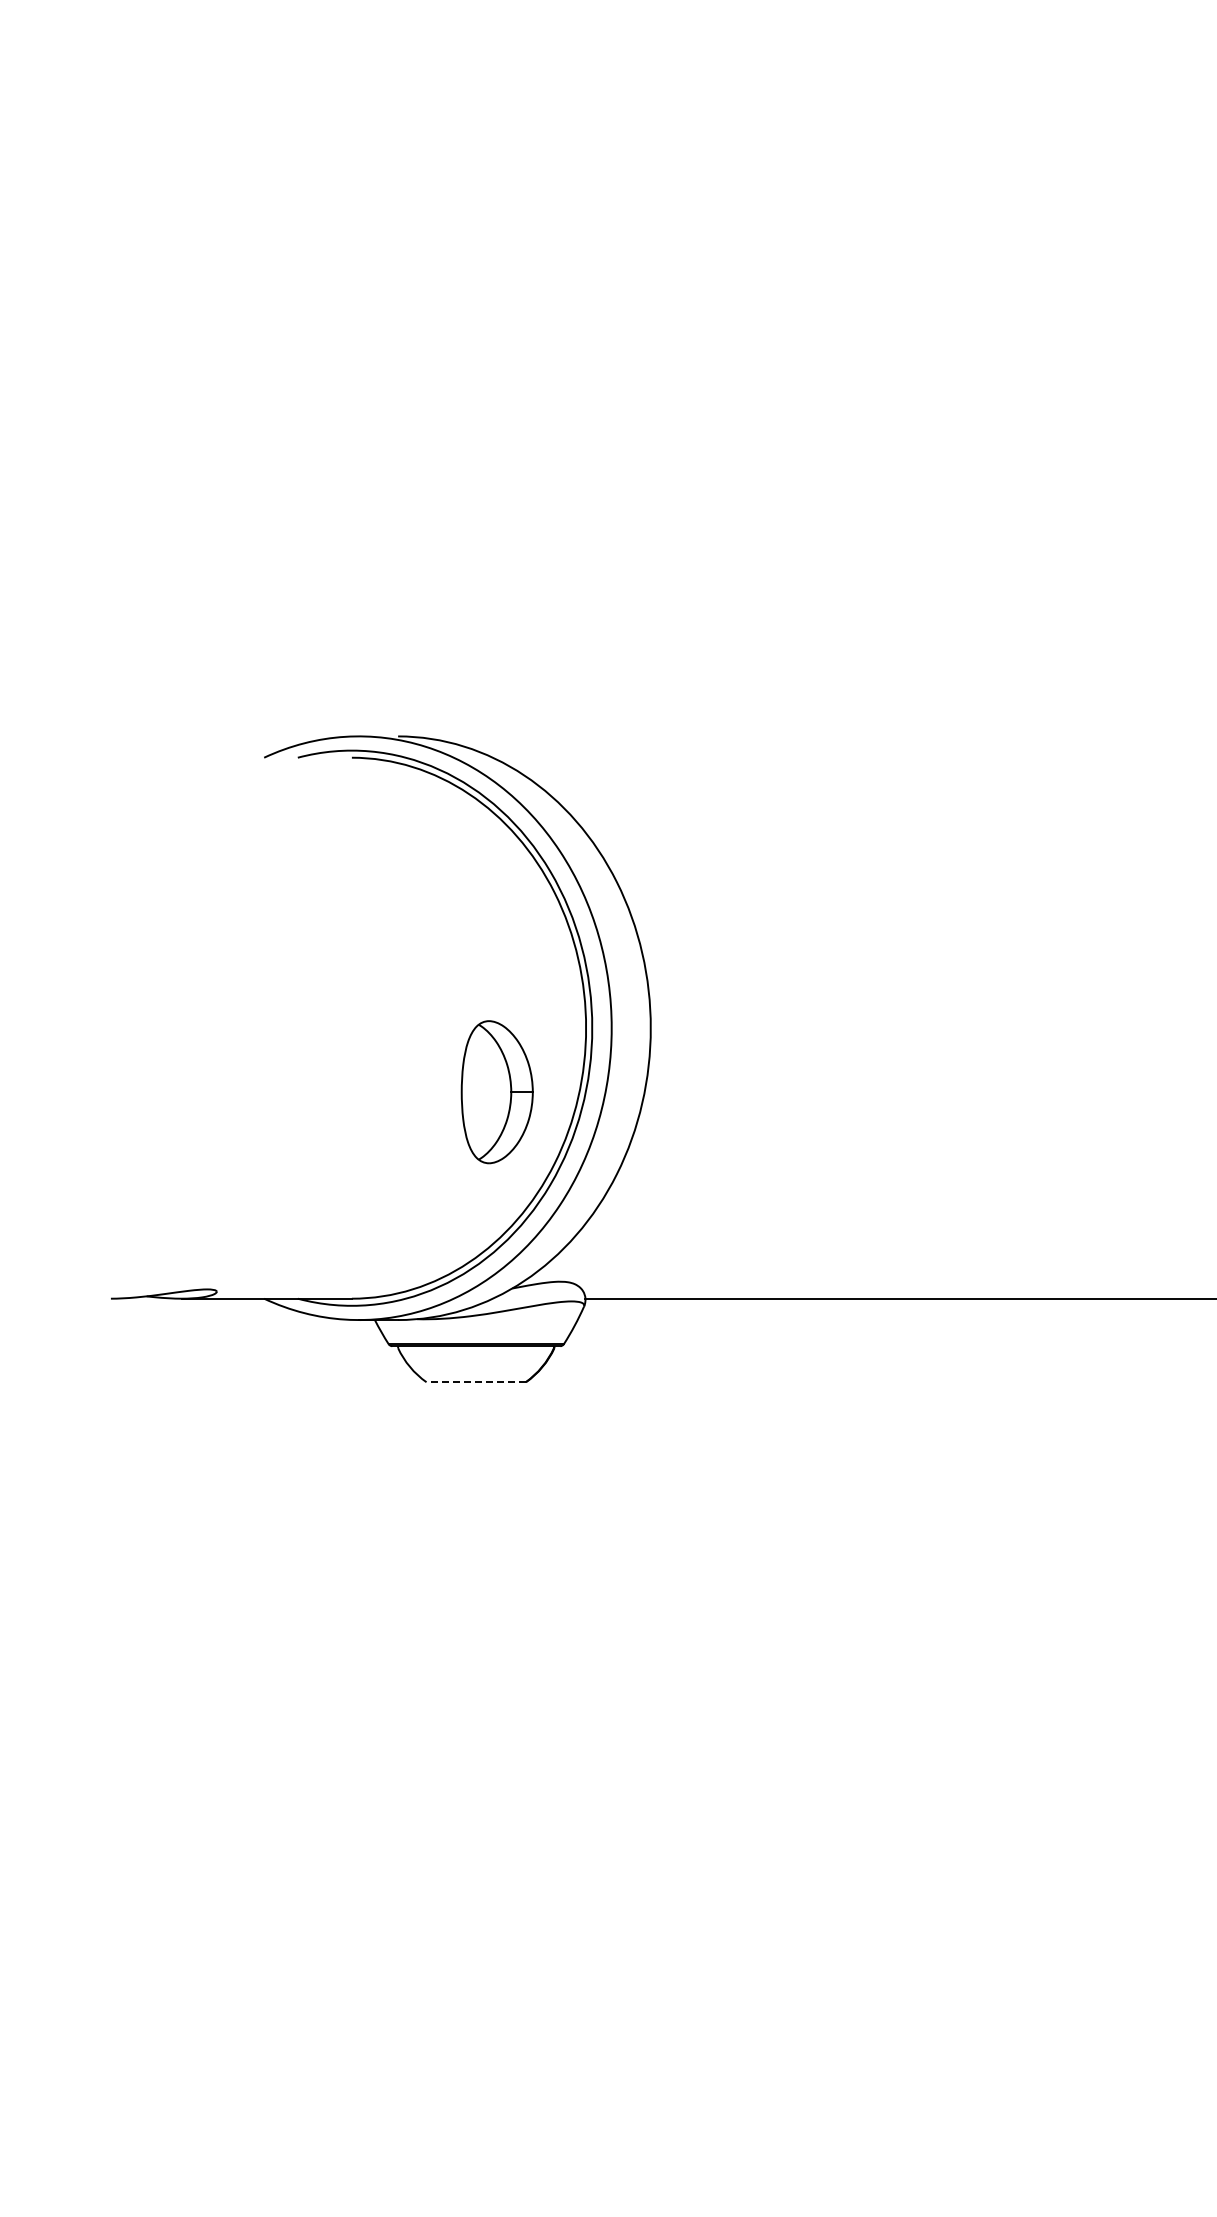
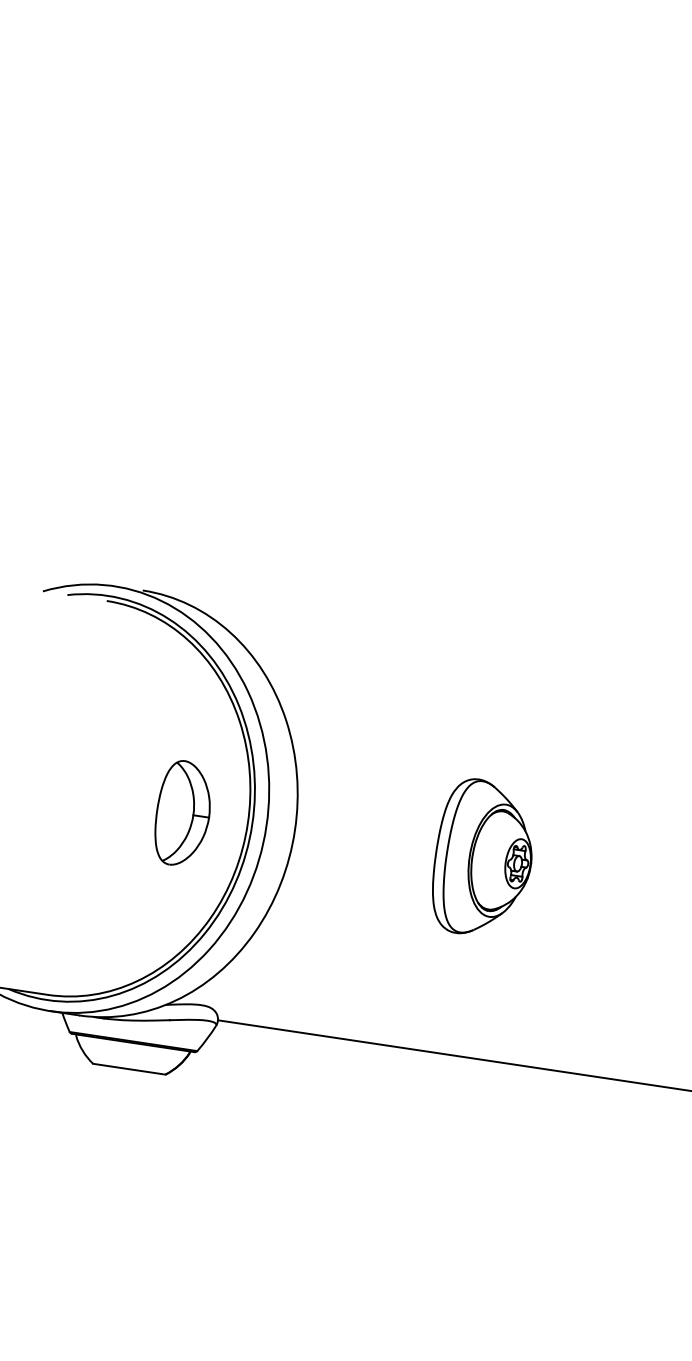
part: (909, 1027) -> (483, 858), added
part: (496, 1092) -> (182, 813), moved
line: (476, 1382) -> (129, 1069), dashed -> solid

